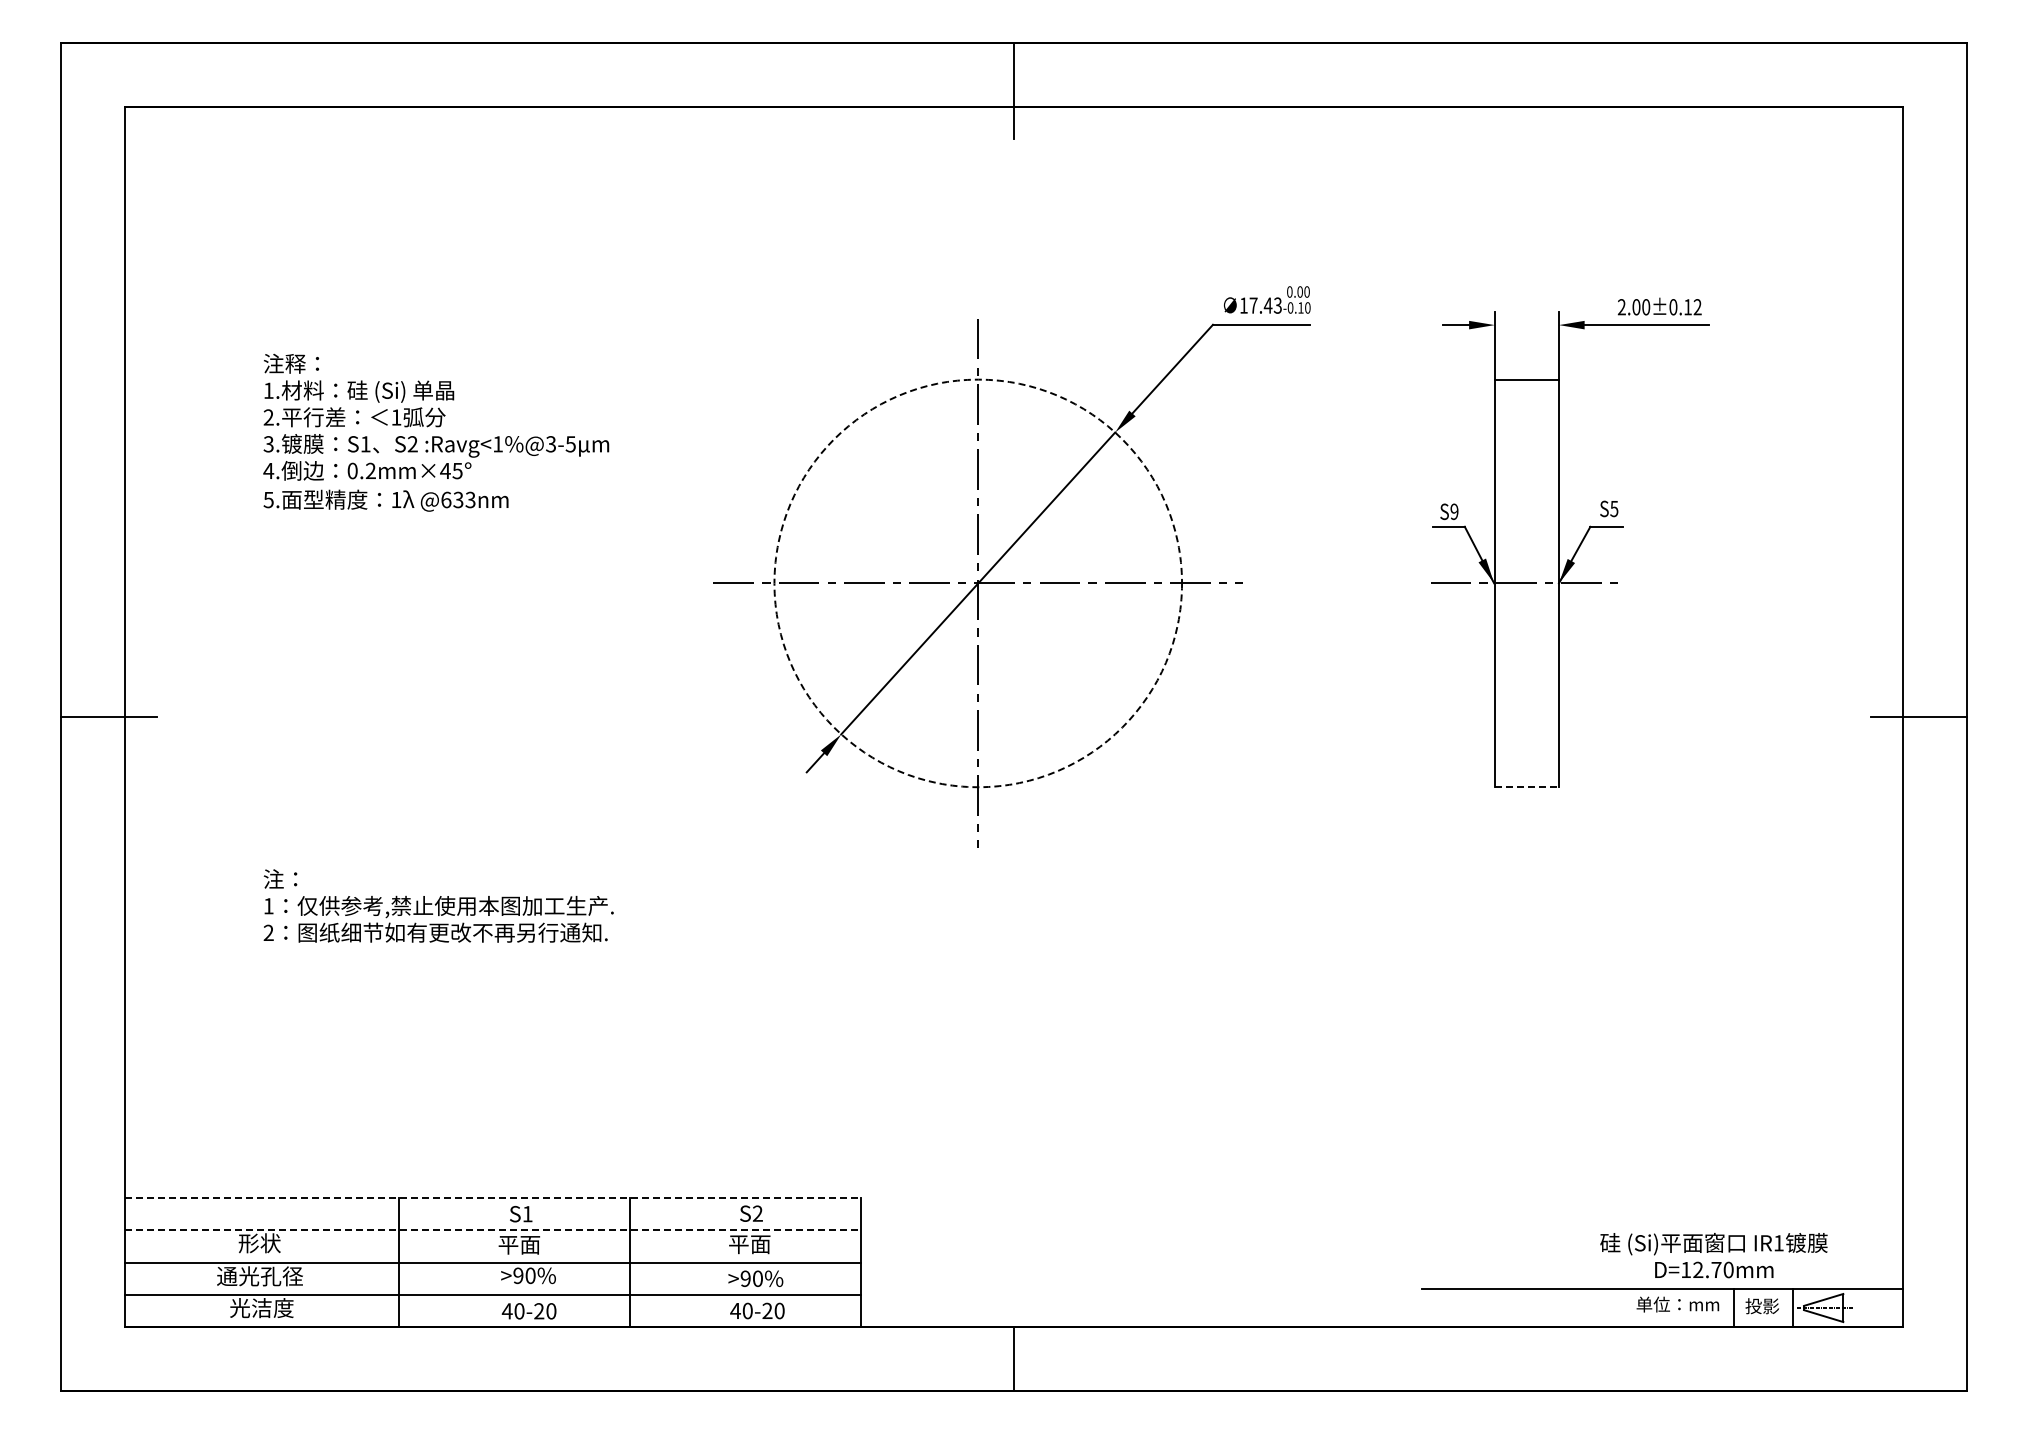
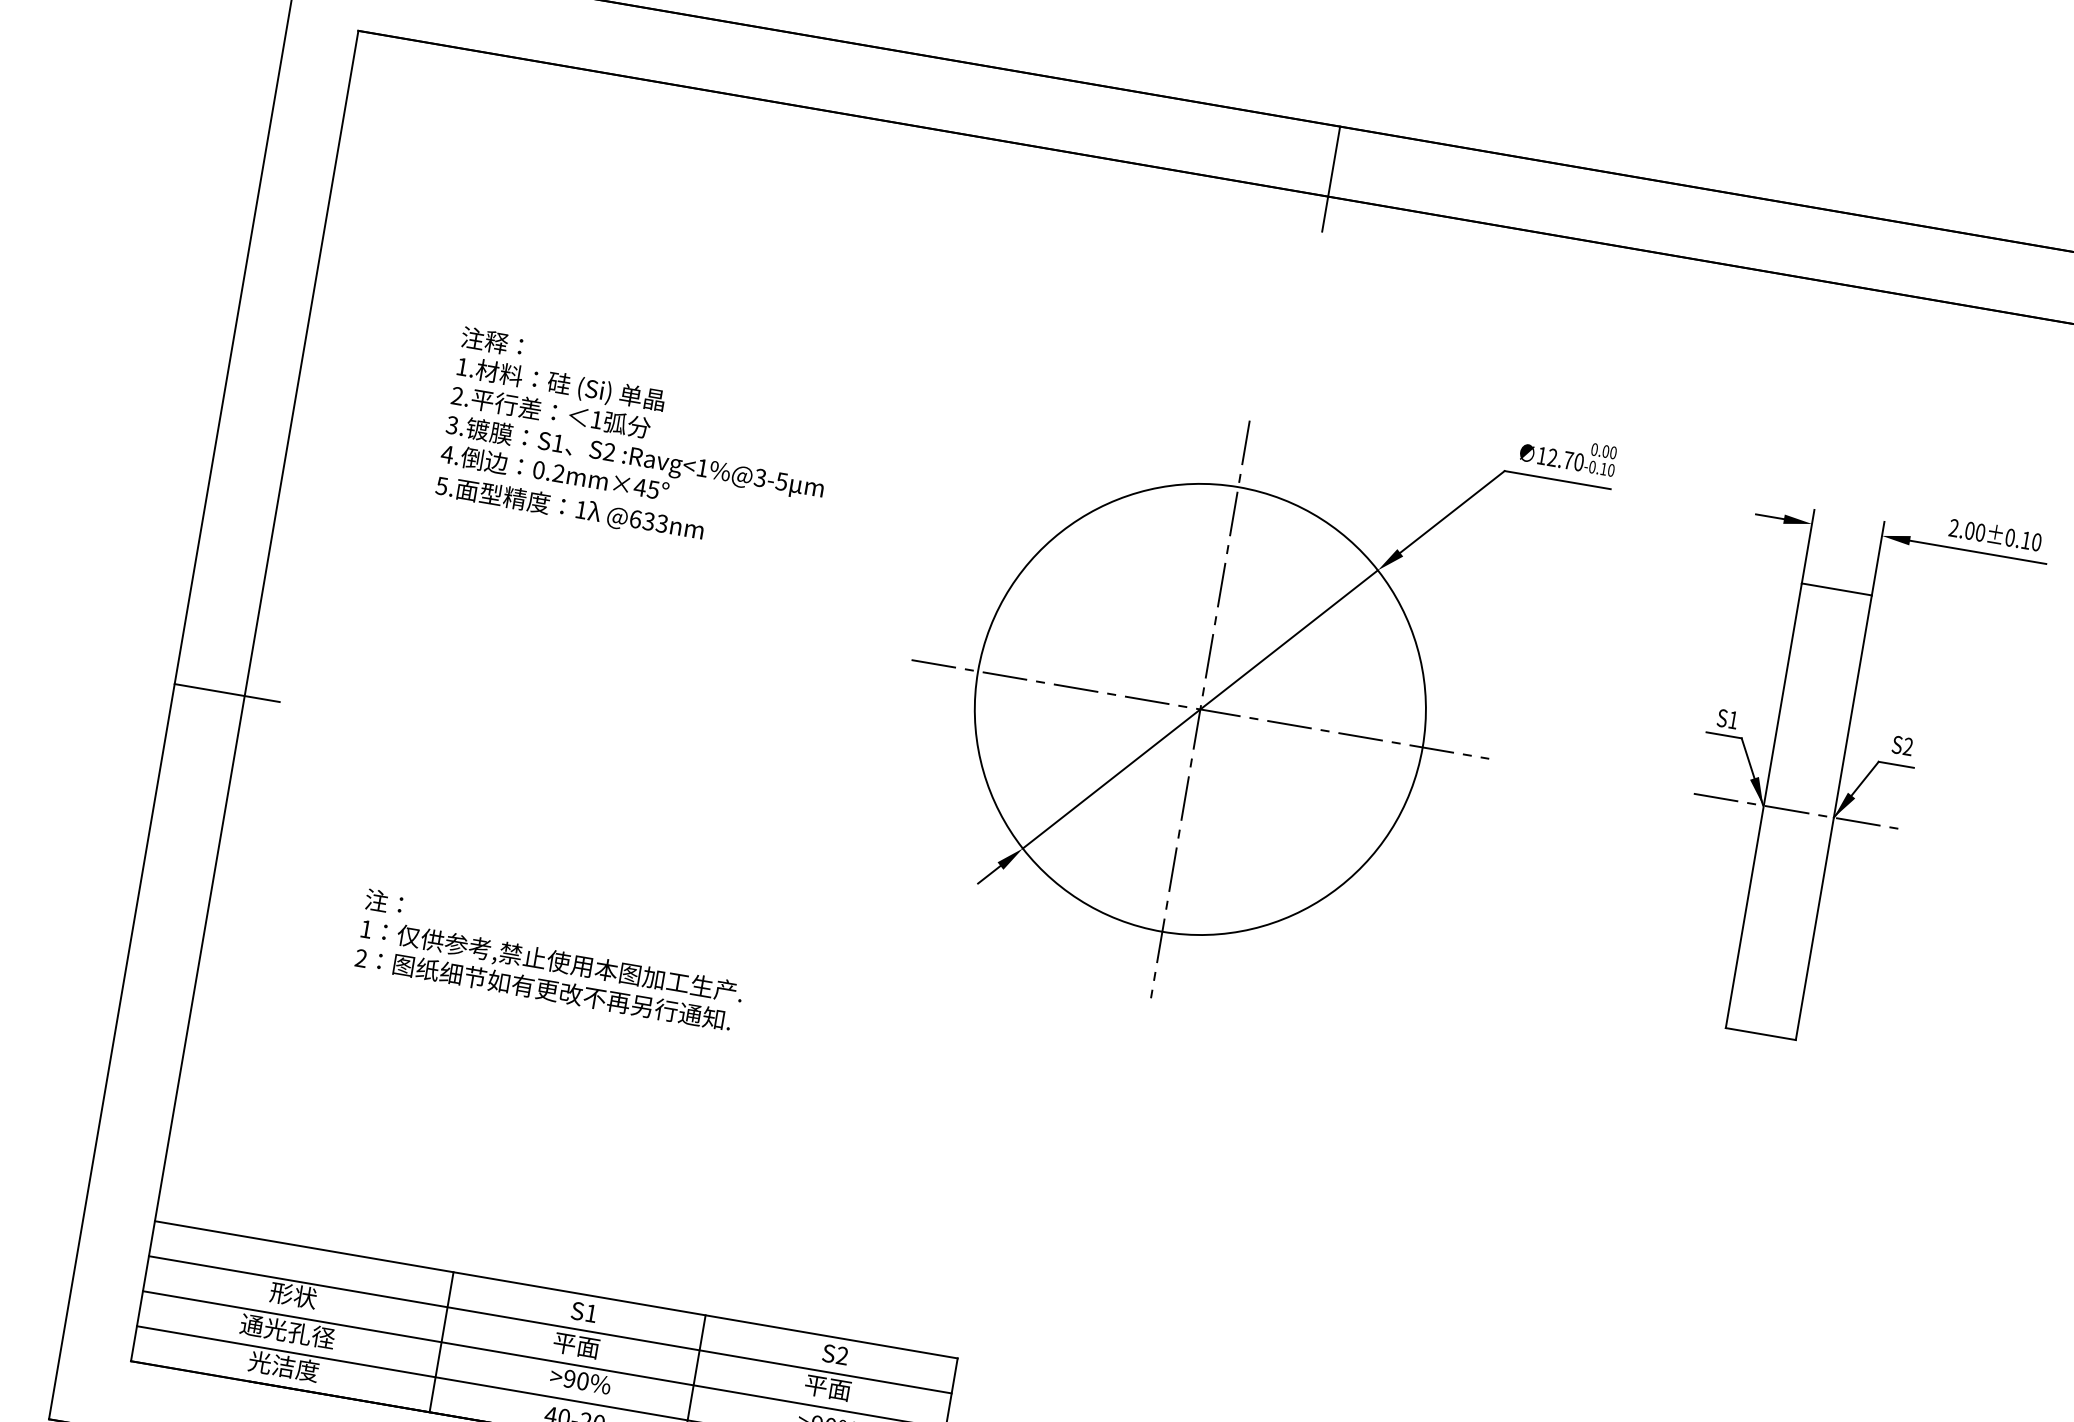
text: (1265, 305) -> (1565, 459), 17.43 -> 12.70
text: (1697, 307) -> (2036, 542), 2.00±0.12 -> 2.00±0.10
text: (1614, 508) -> (1908, 746), S5 -> S2
text: (1454, 511) -> (1733, 719), S9 -> S1
circle: (978, 583) -> (1200, 709), dashed -> solid
line: (1527, 787) -> (1761, 1034), dashed -> solid
line: (492, 1198) -> (555, 1289), dashed -> solid
line: (492, 1230) -> (549, 1324), dashed -> solid

